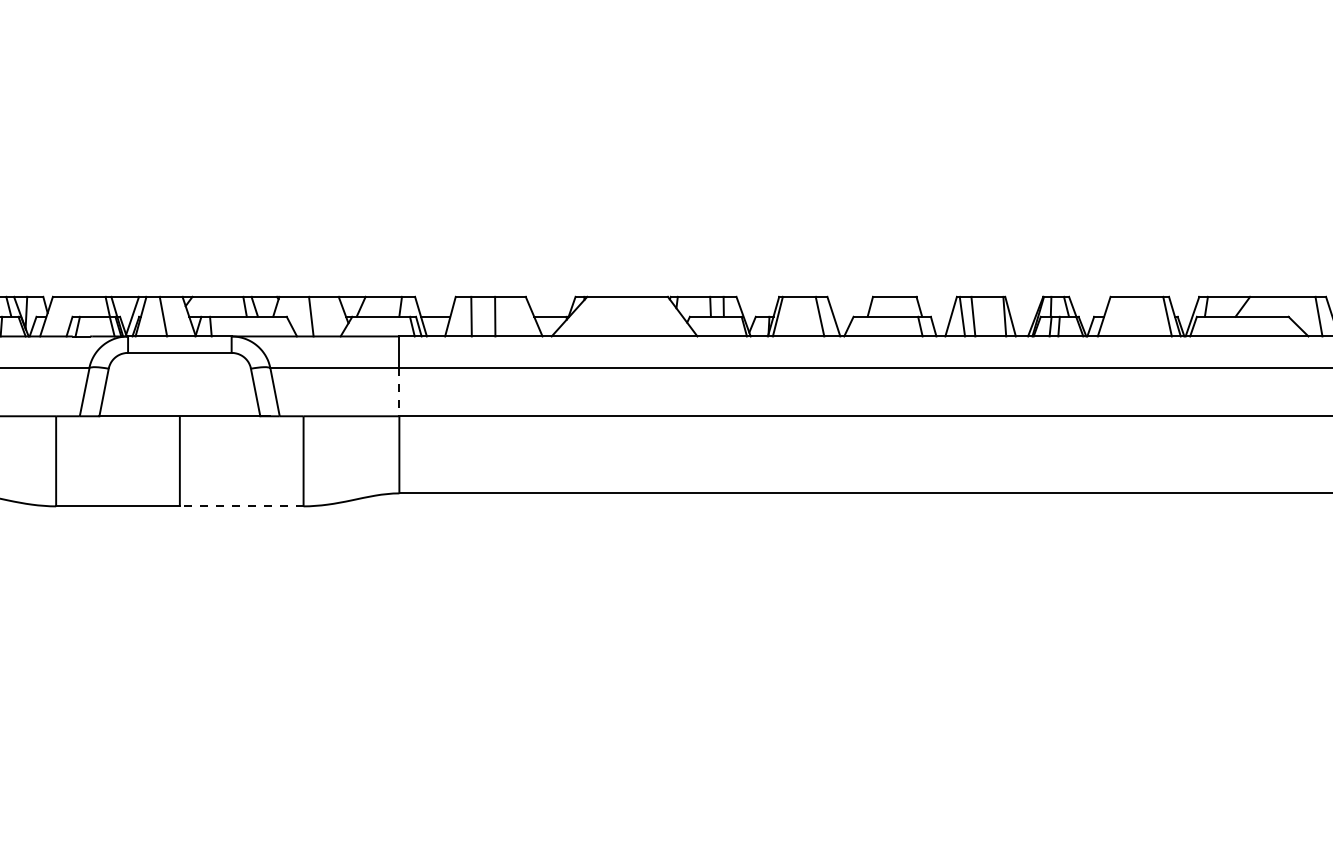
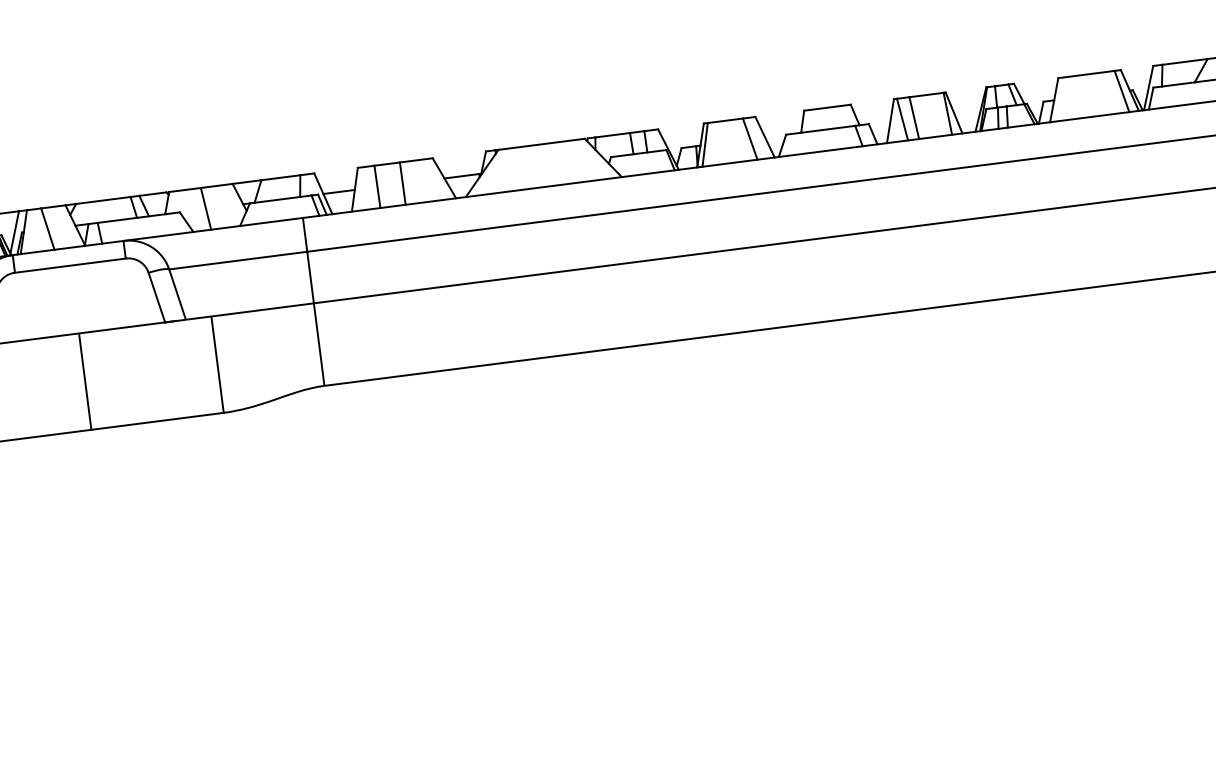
line: (399, 392) -> (310, 277), dashed -> solid
line: (241, 506) -> (157, 421), dashed -> solid

